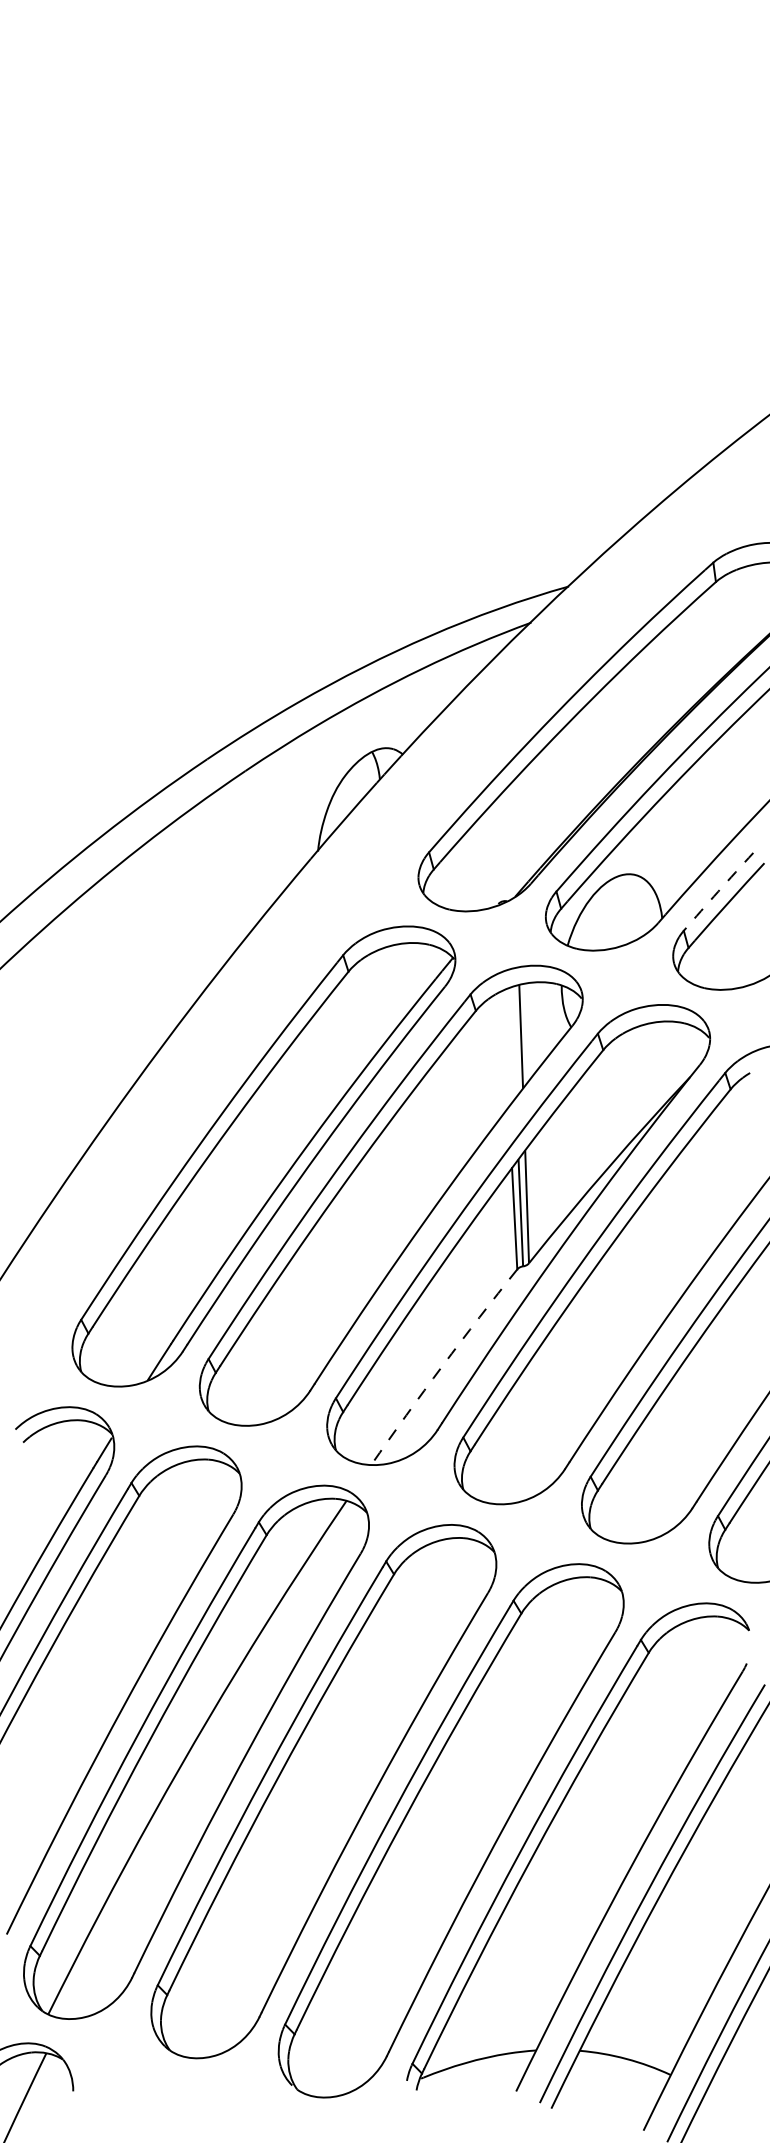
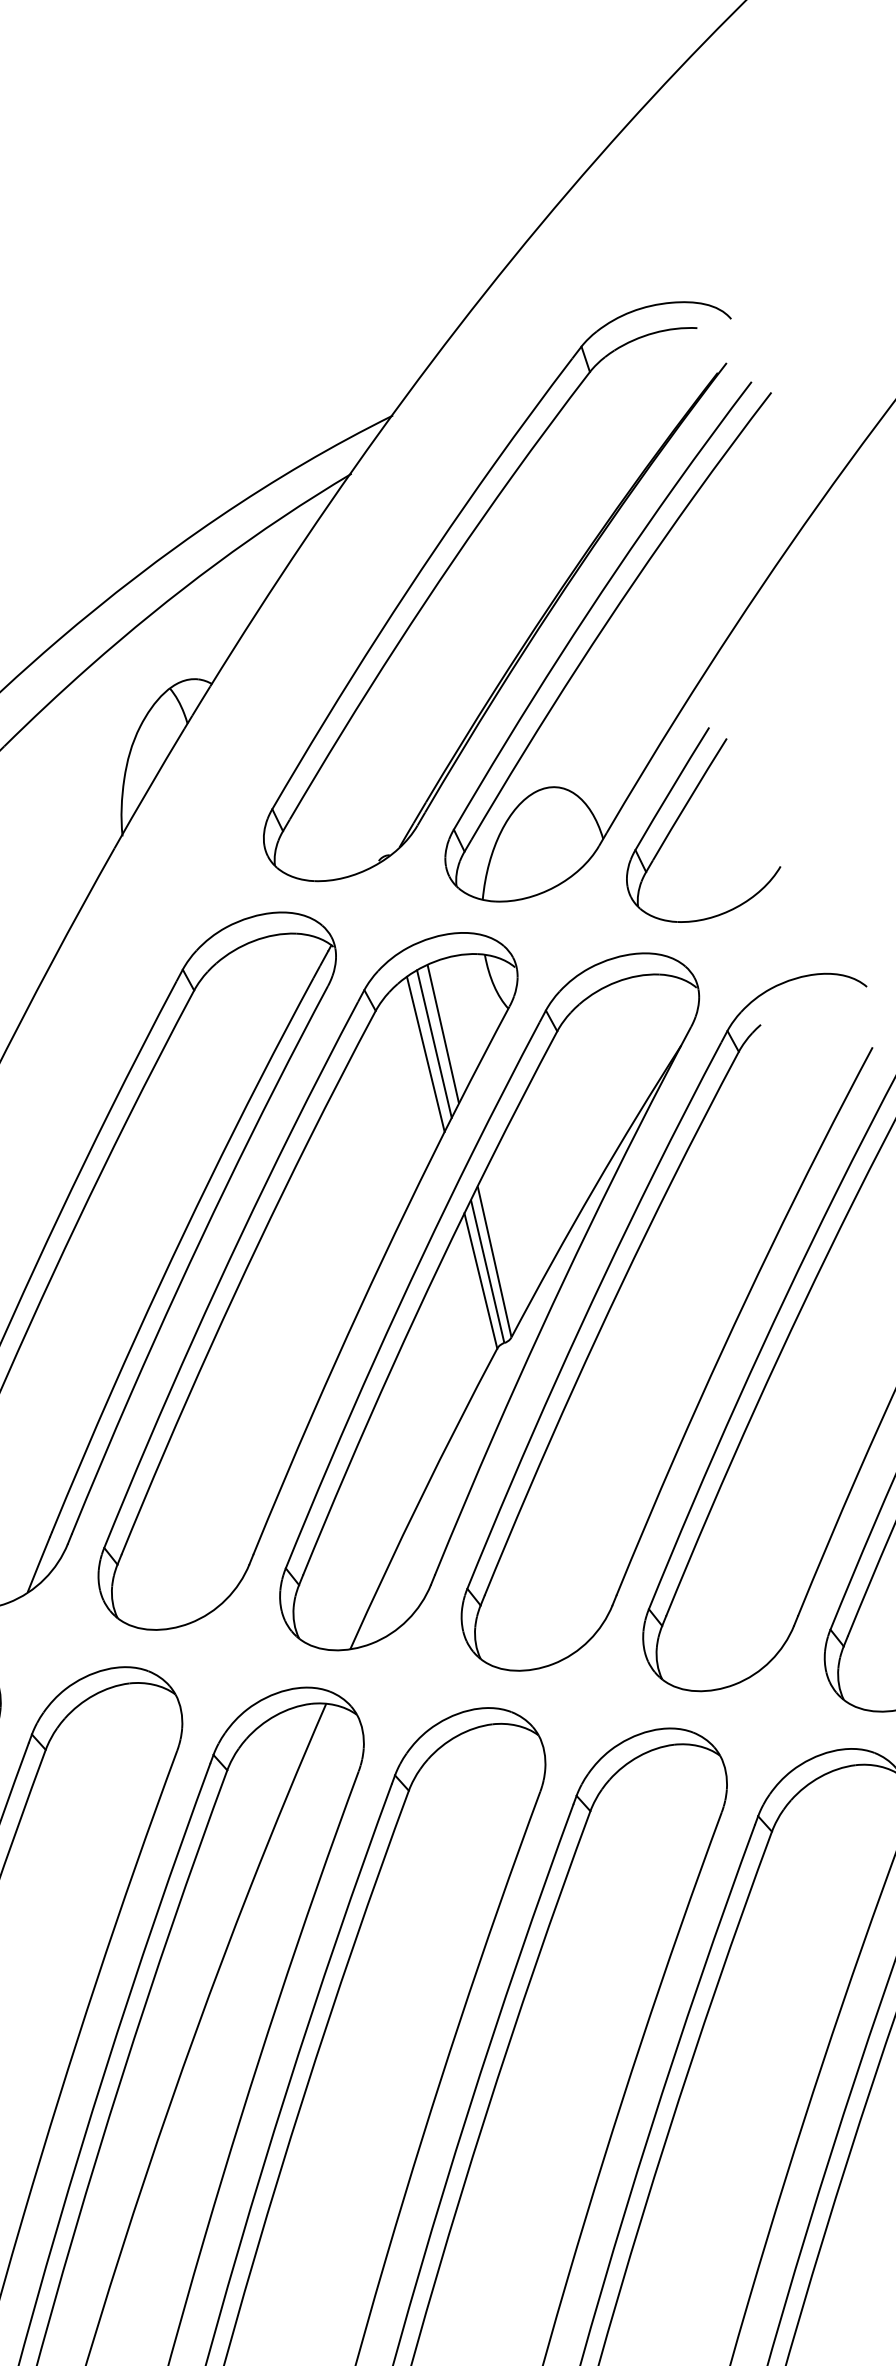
arc: (718, 891) -> (672, 788), dashed -> solid
line: (513, 1042) -> (434, 1043), added
line: (505, 1048) -> (425, 1054), added
arc: (442, 1366) -> (421, 1498), dashed -> solid

